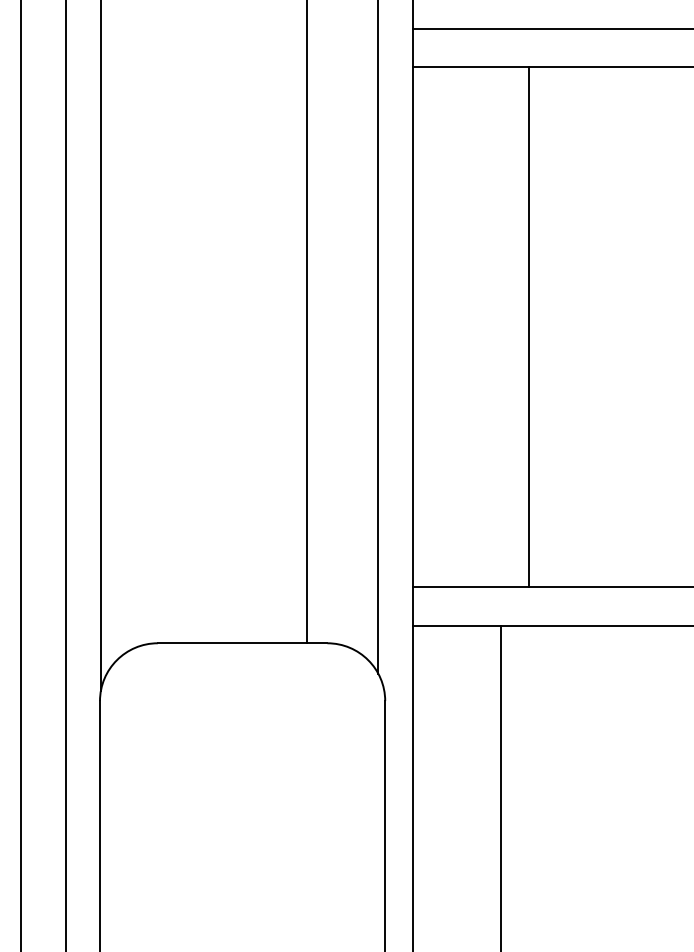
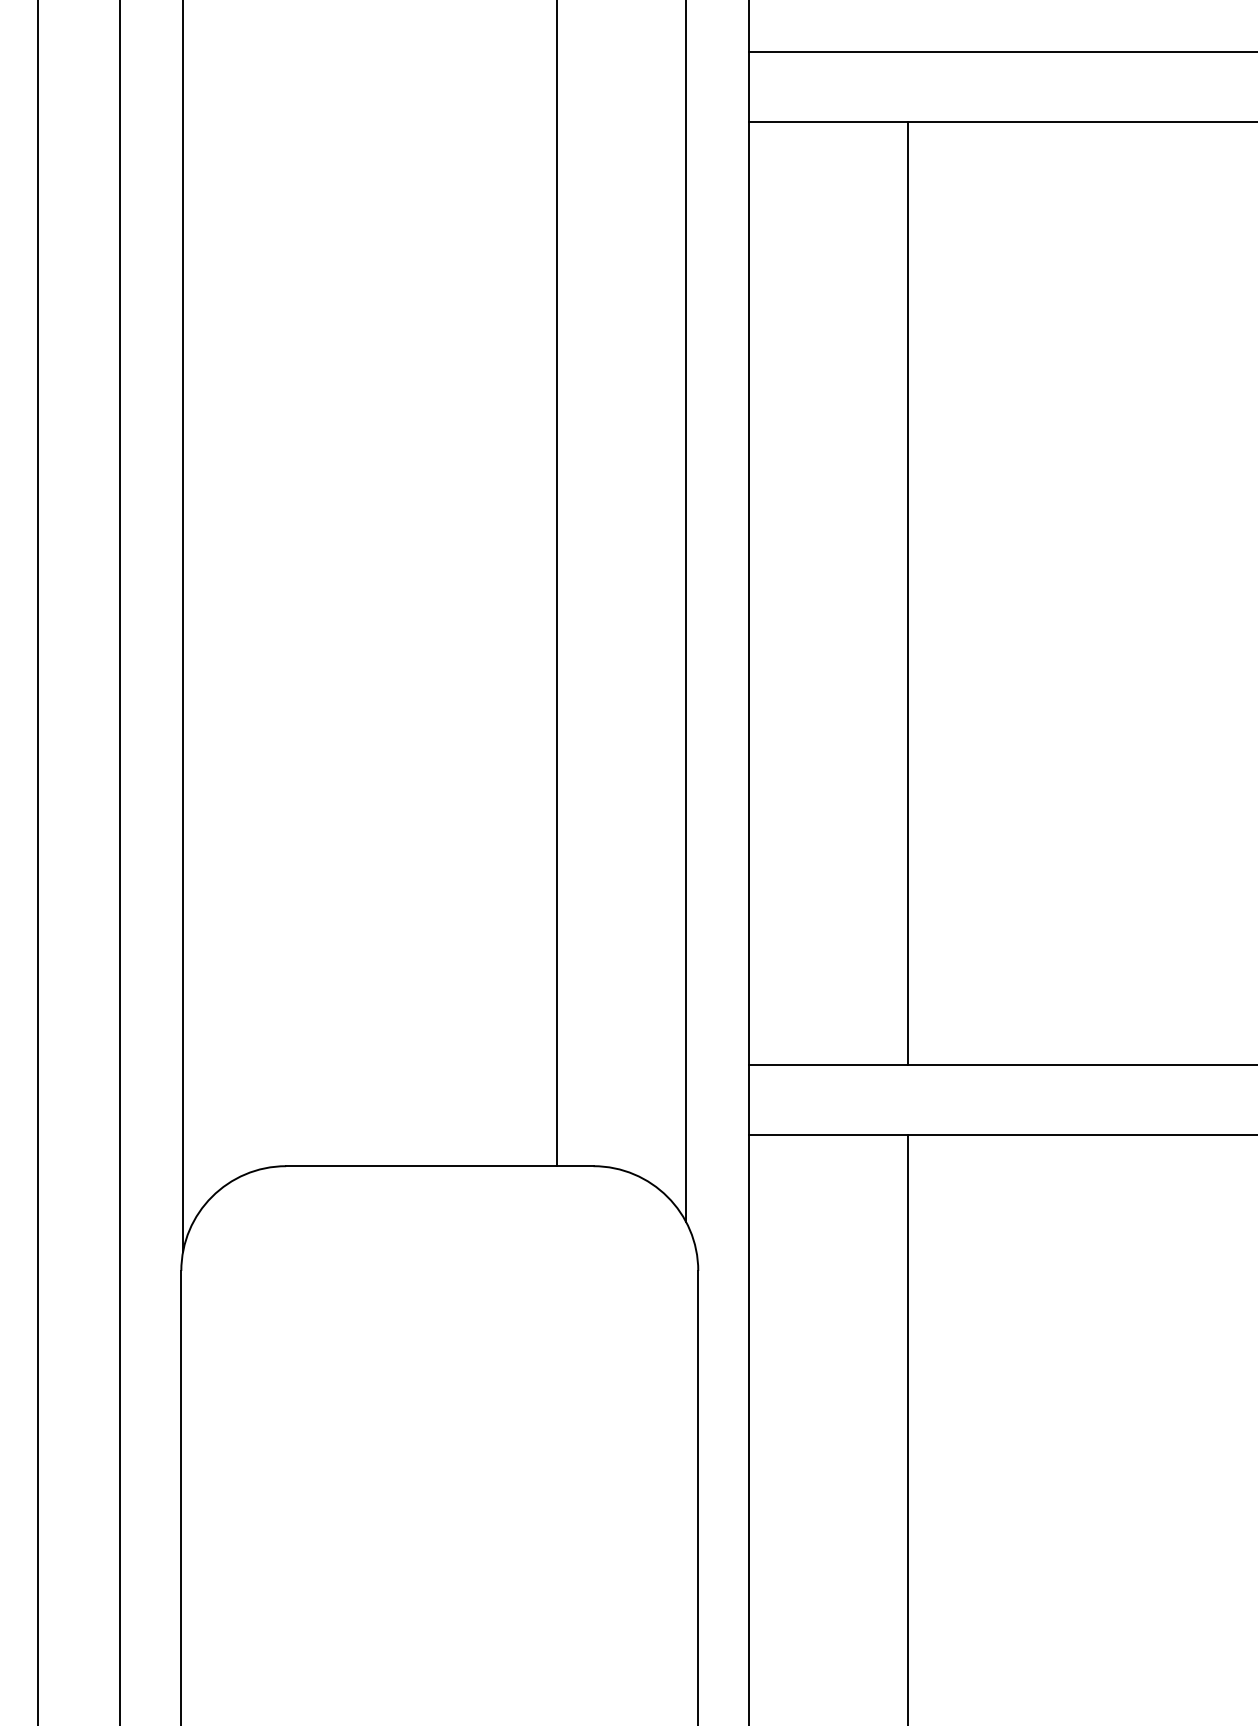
line: (528, 327) -> (907, 593), moved

